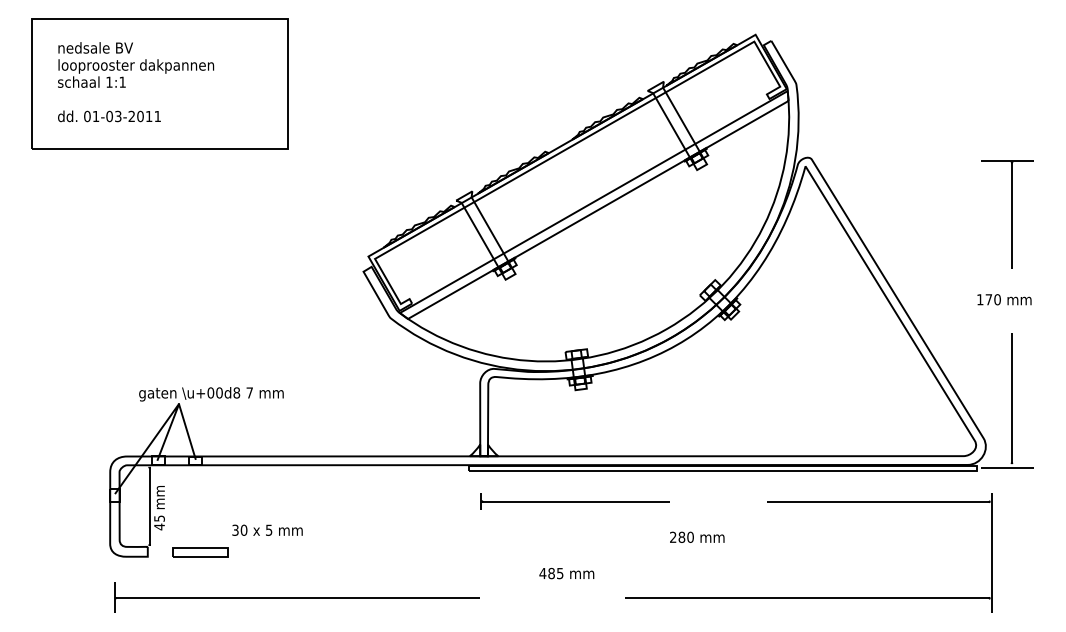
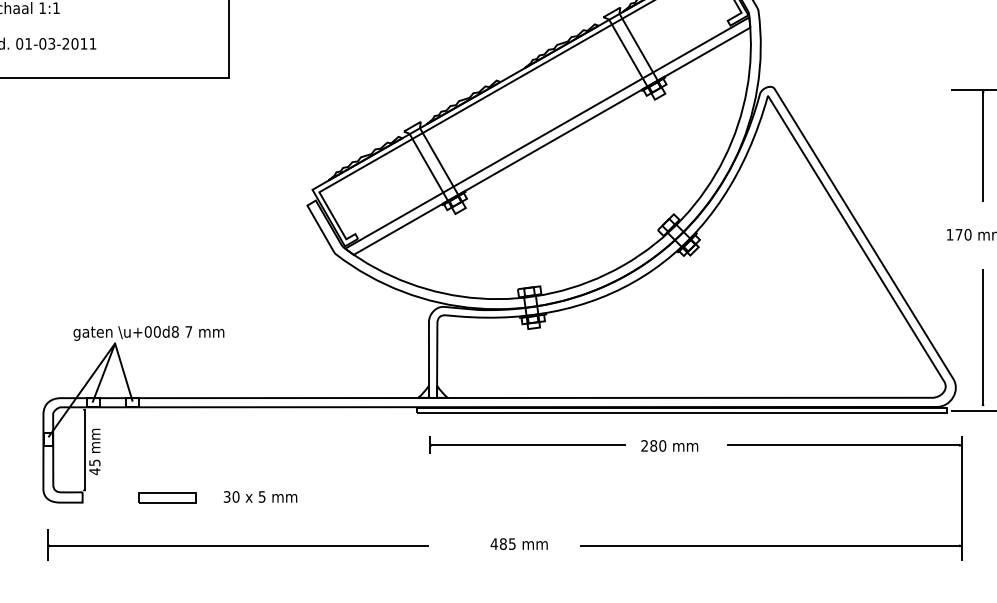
text: (267, 529) -> (260, 496), moved
text: (697, 536) -> (669, 445), moved
part: (200, 552) -> (167, 498), moved
text: (566, 573) -> (518, 544), moved

